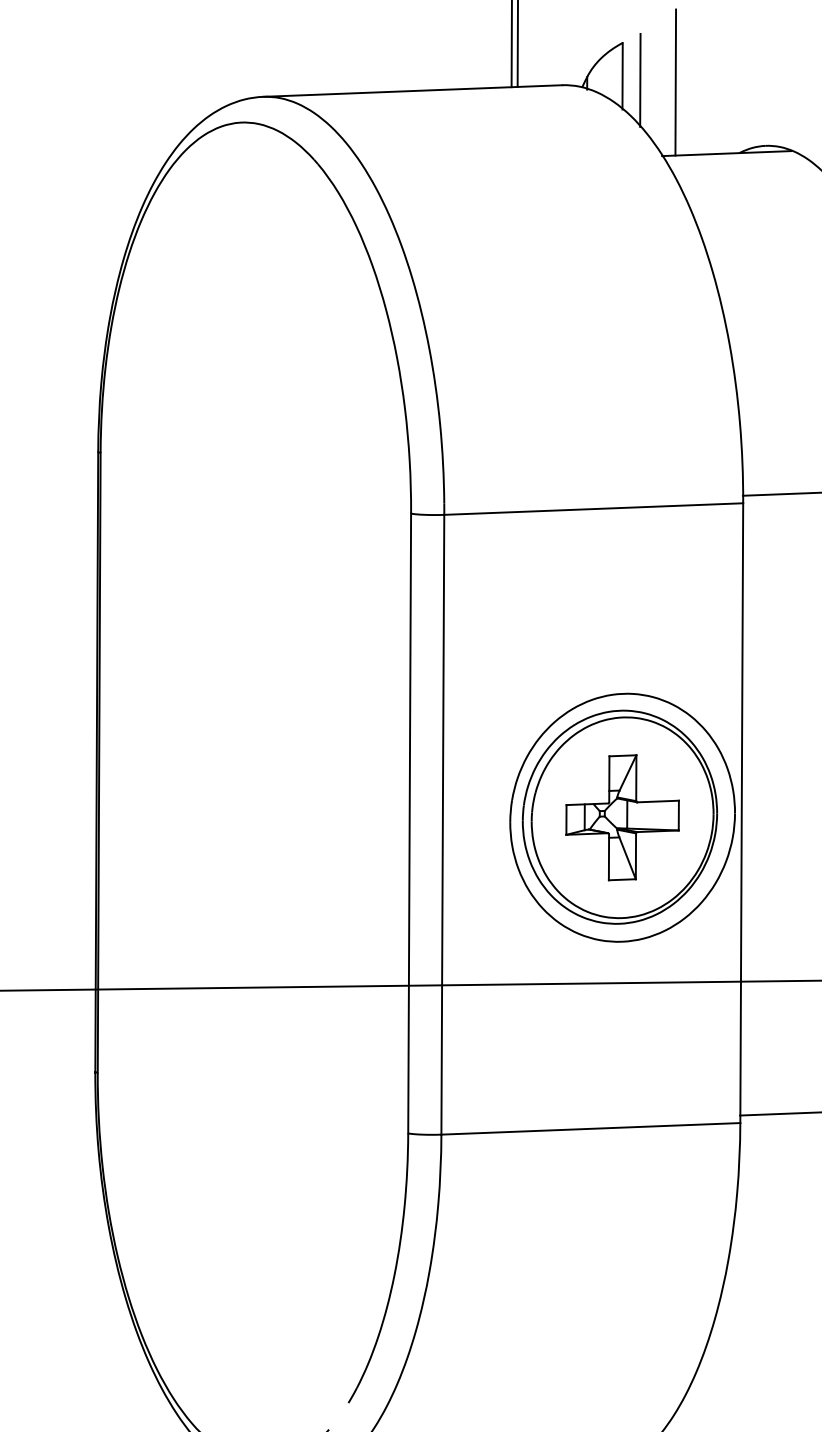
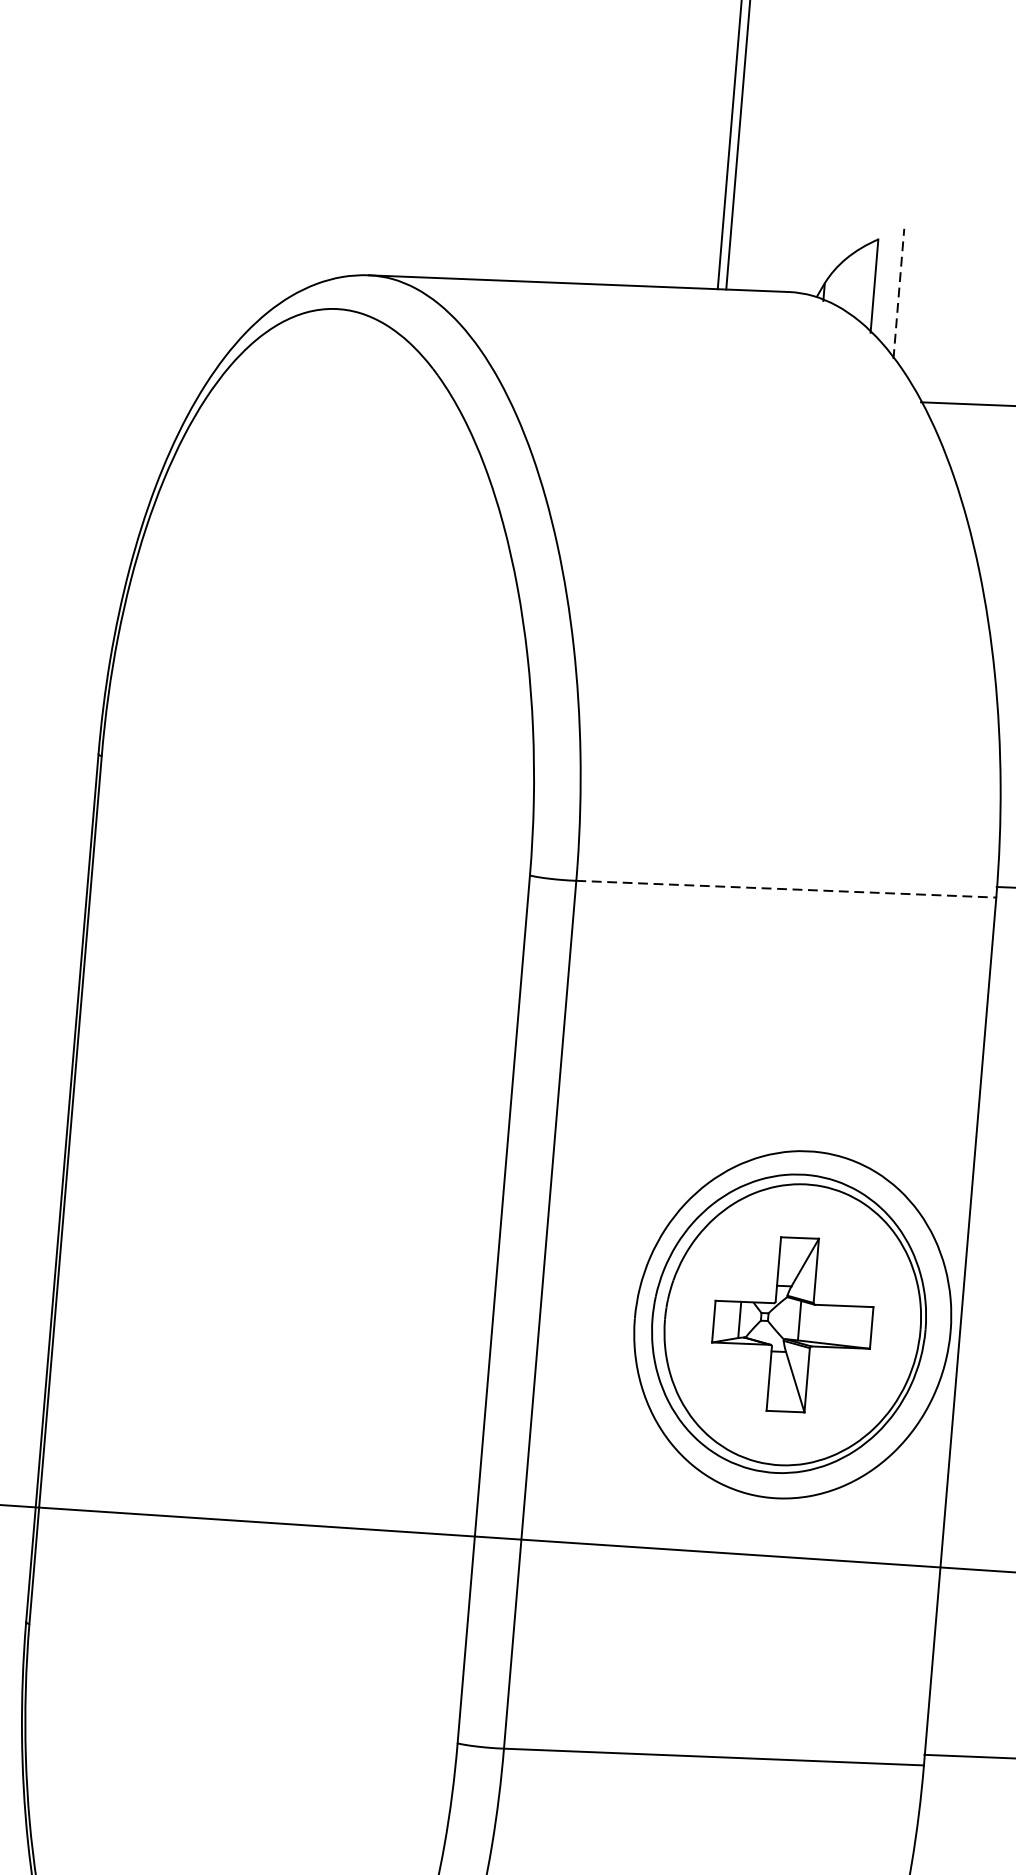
line: (640, 79) -> (899, 292), solid -> dashed
line: (675, 82) -> (947, 300), removed
line: (593, 509) -> (785, 889), solid -> dashed

